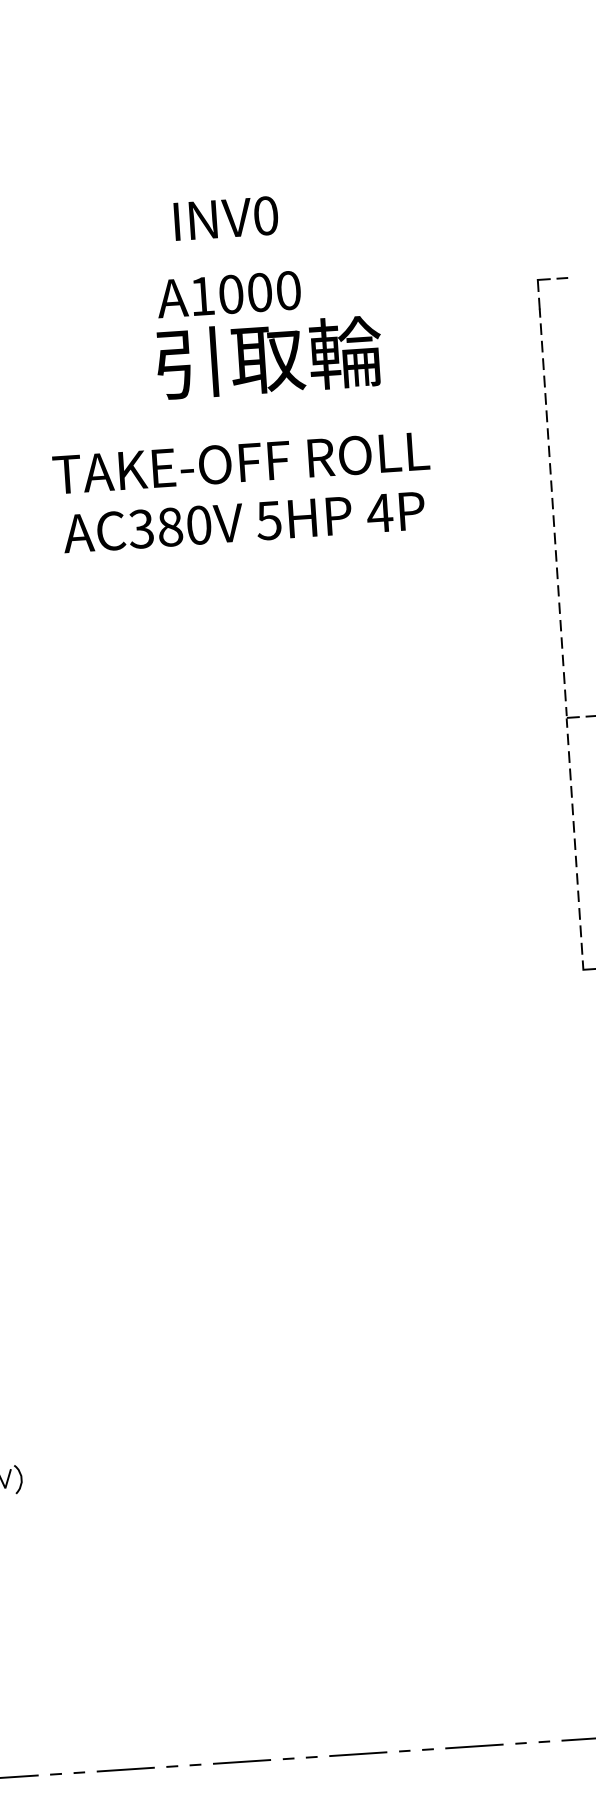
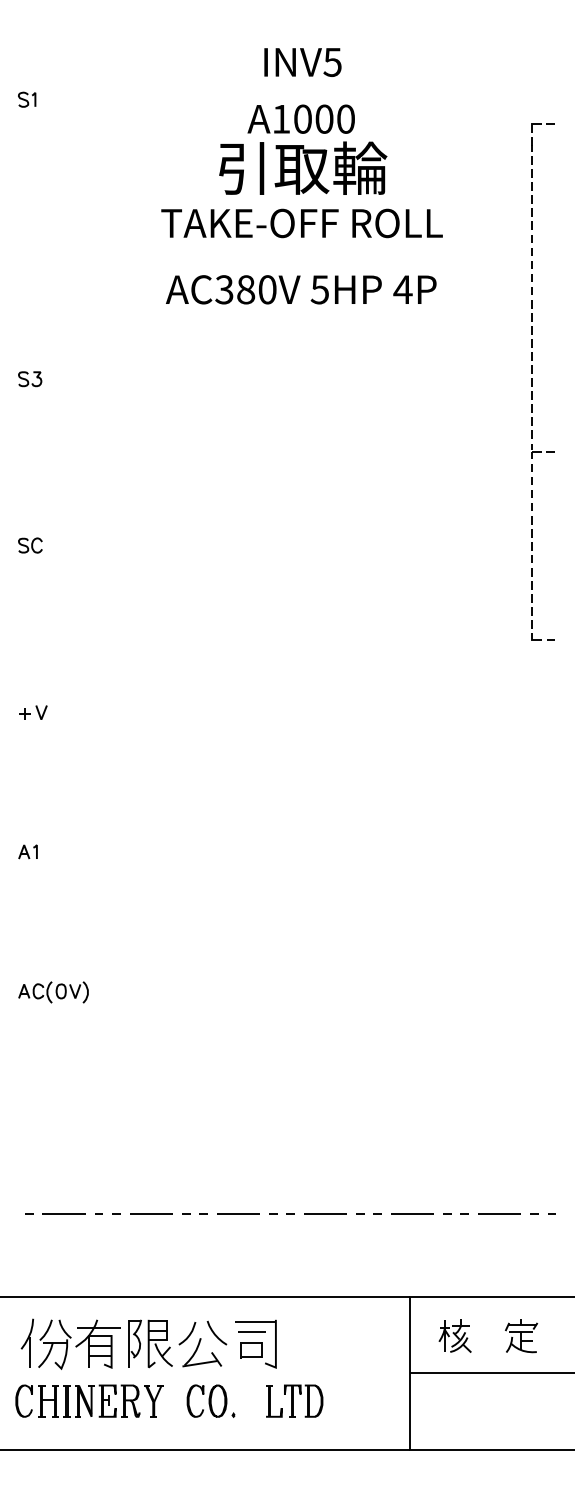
text: (265, 214) -> (332, 61), INV0 -> INV5
text: (269, 356) -> (303, 167), moved
text: (240, 463) -> (301, 223), moved

